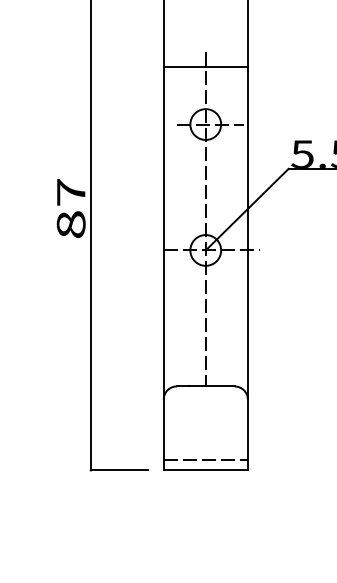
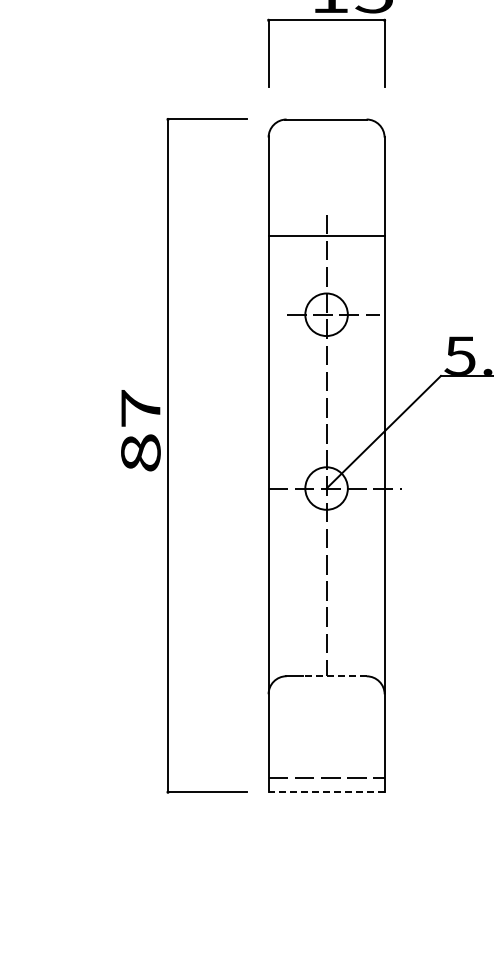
line: (212, 386) -> (335, 676), solid -> dashed
line: (205, 470) -> (326, 792), solid -> dashed

